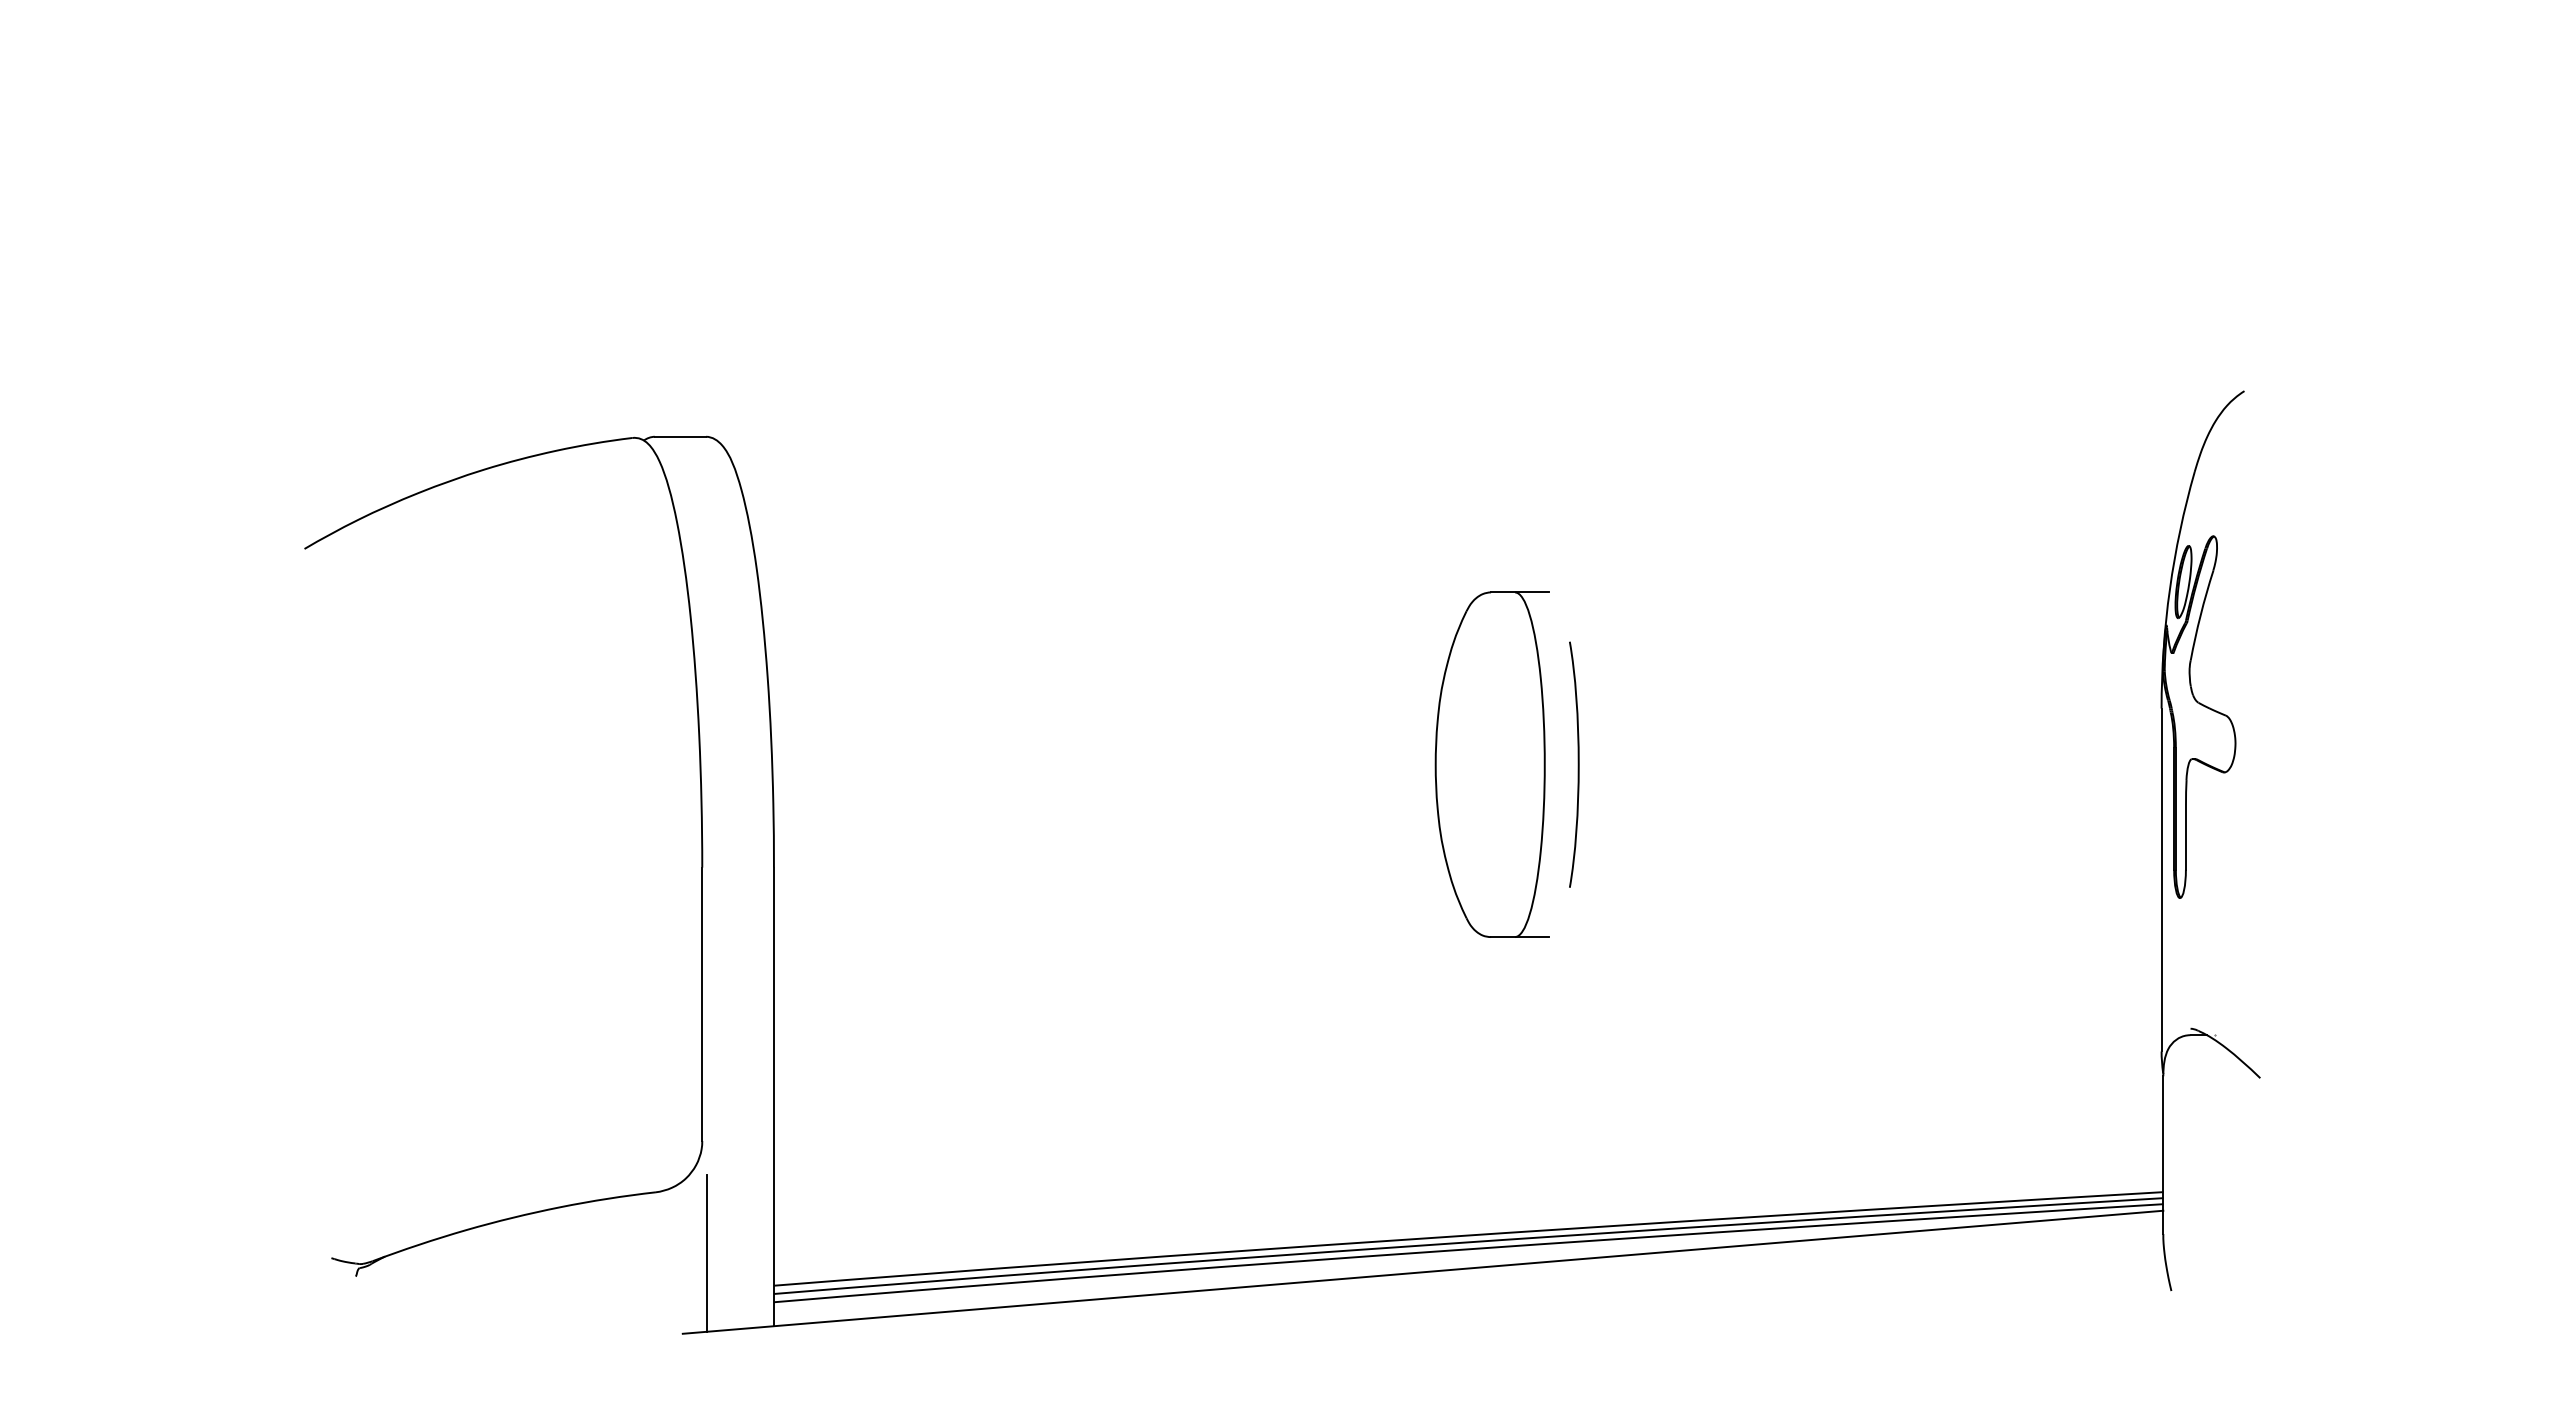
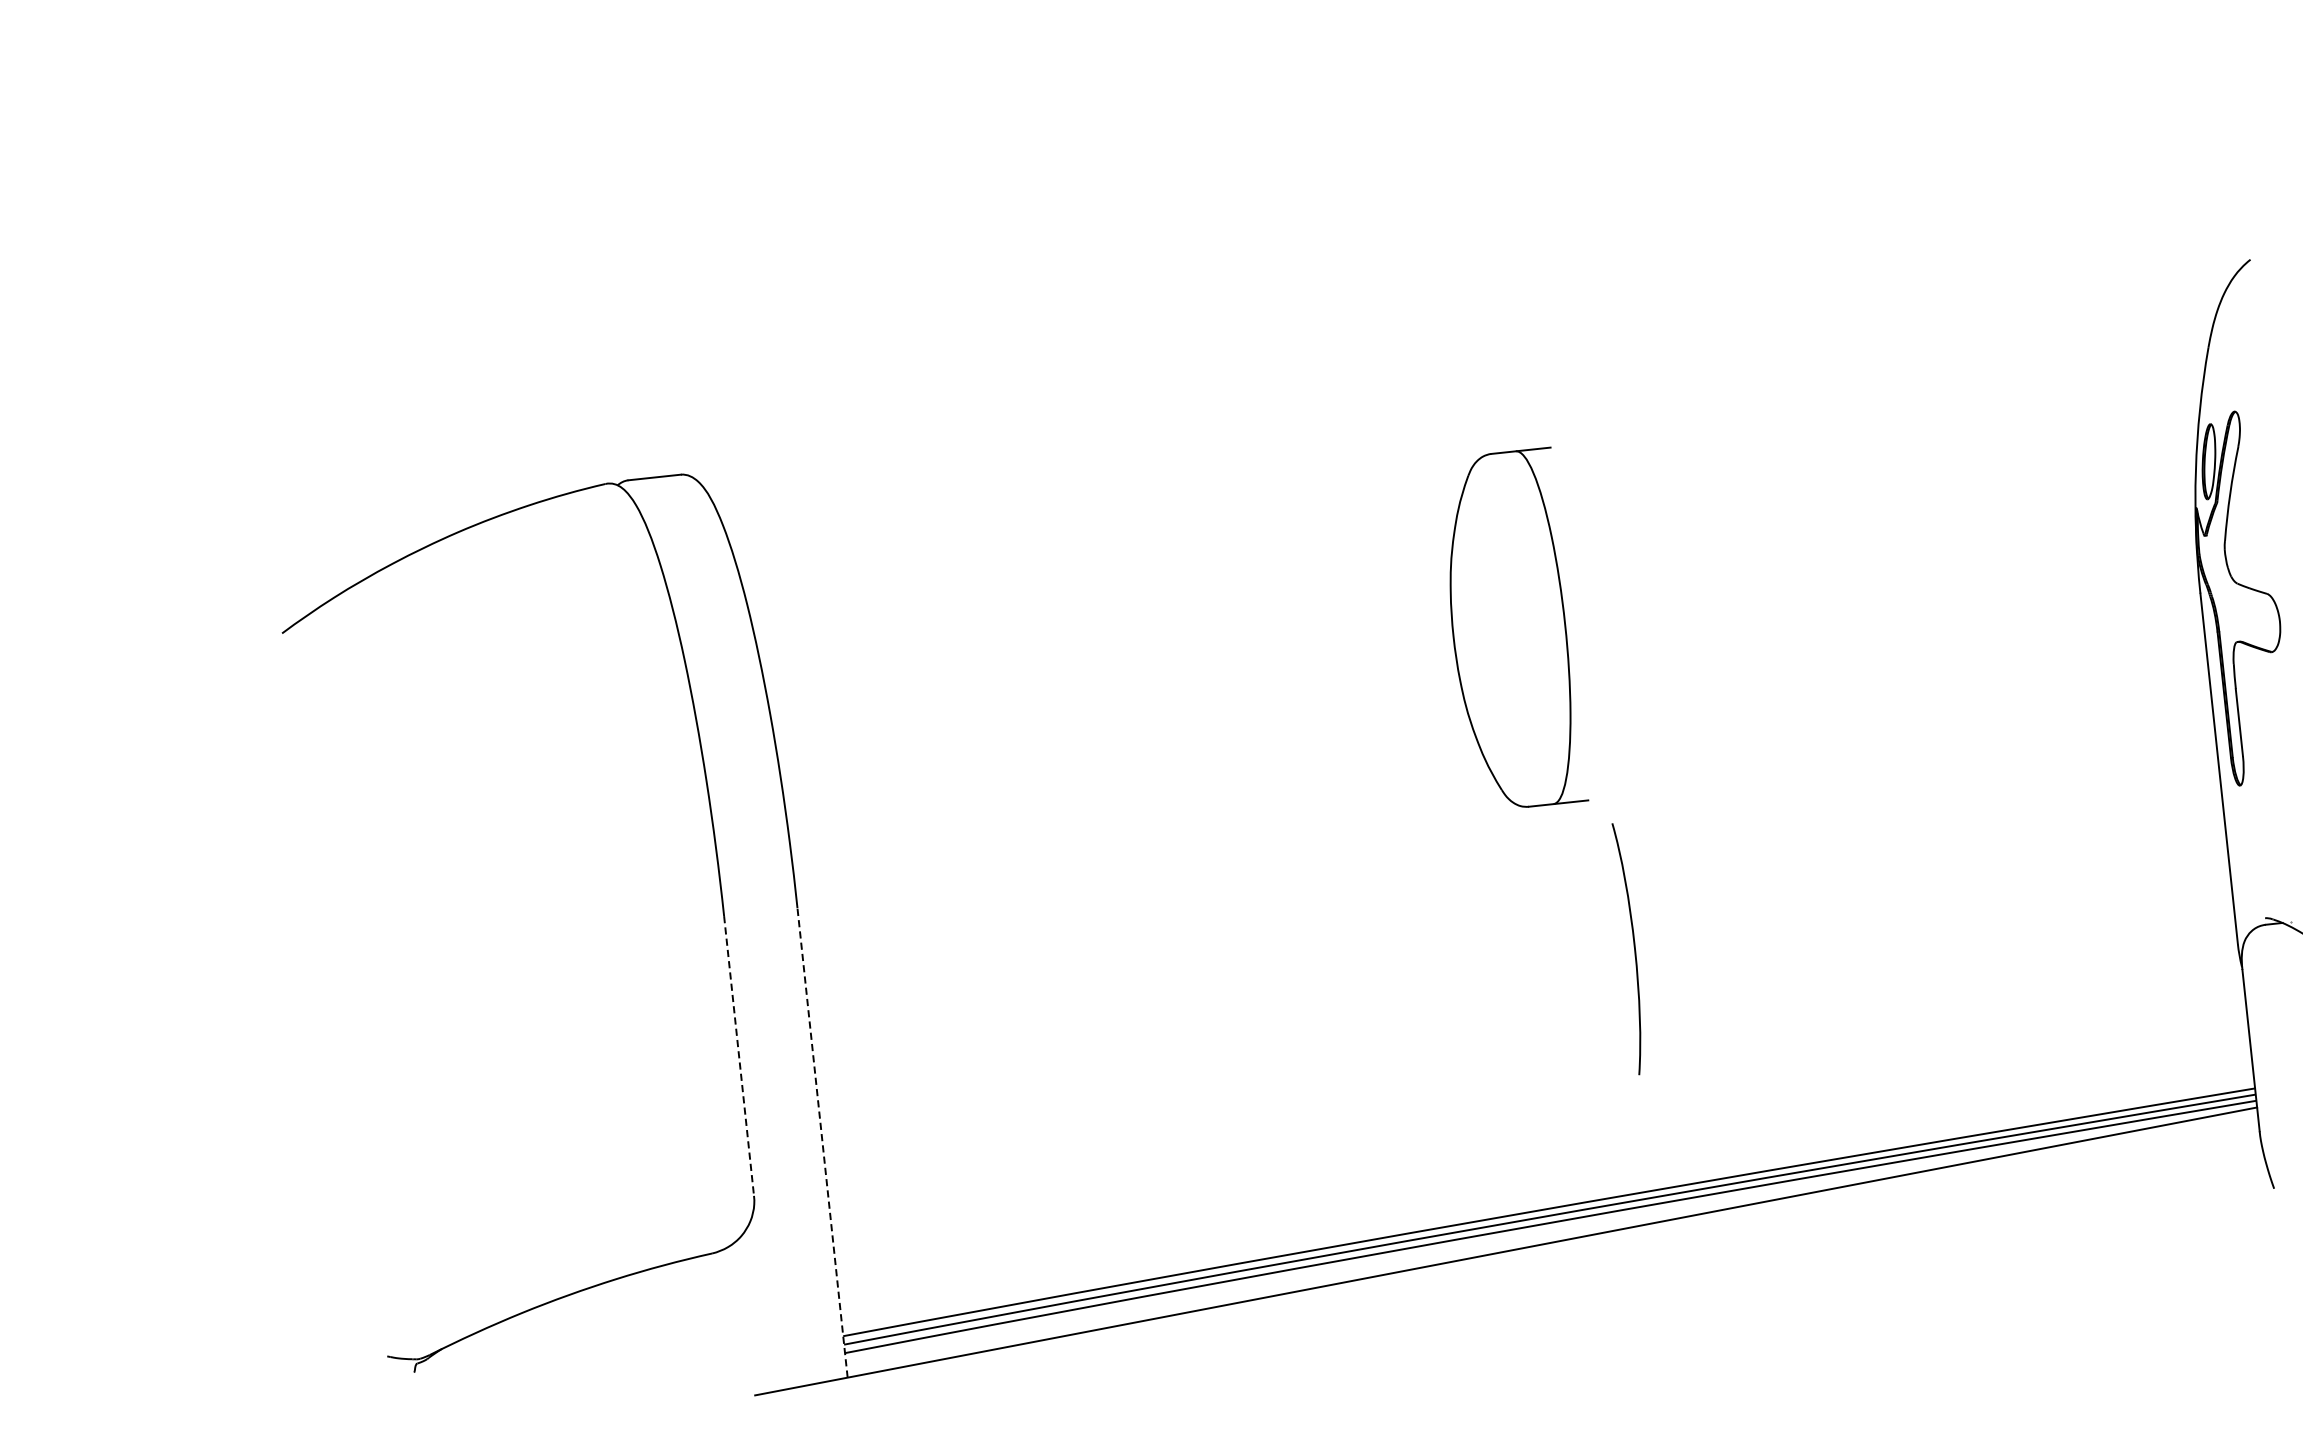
part: (1491, 764) -> (1510, 630), moved
curve: (1577, 764) -> (1633, 948), moved
line: (702, 1004) -> (739, 1056), solid -> dashed
line: (773, 1096) -> (822, 1142), solid -> dashed
line: (706, 1253) -> (770, 1310), removed

